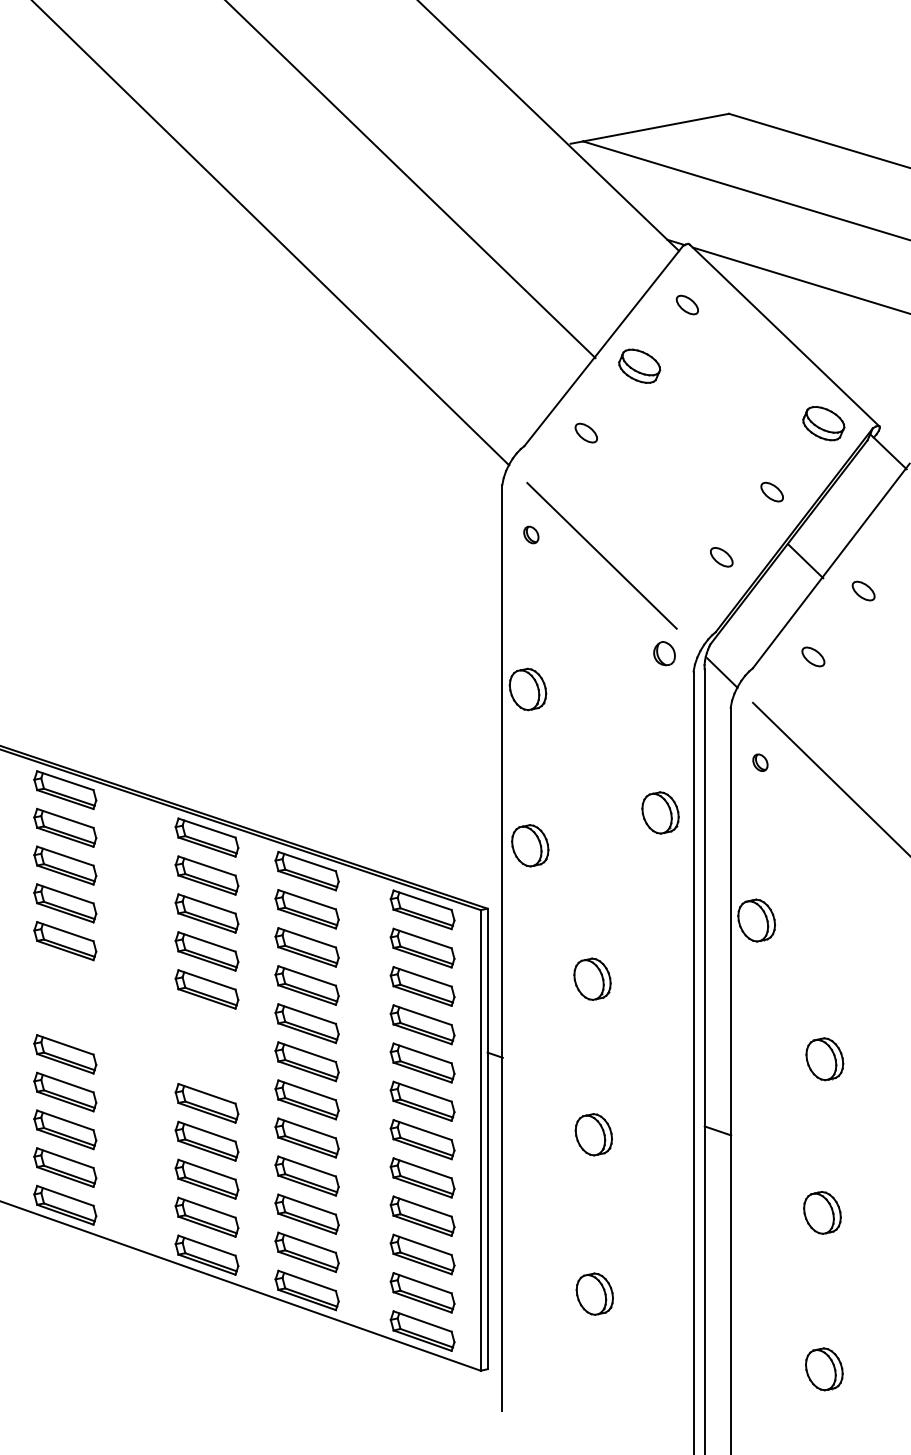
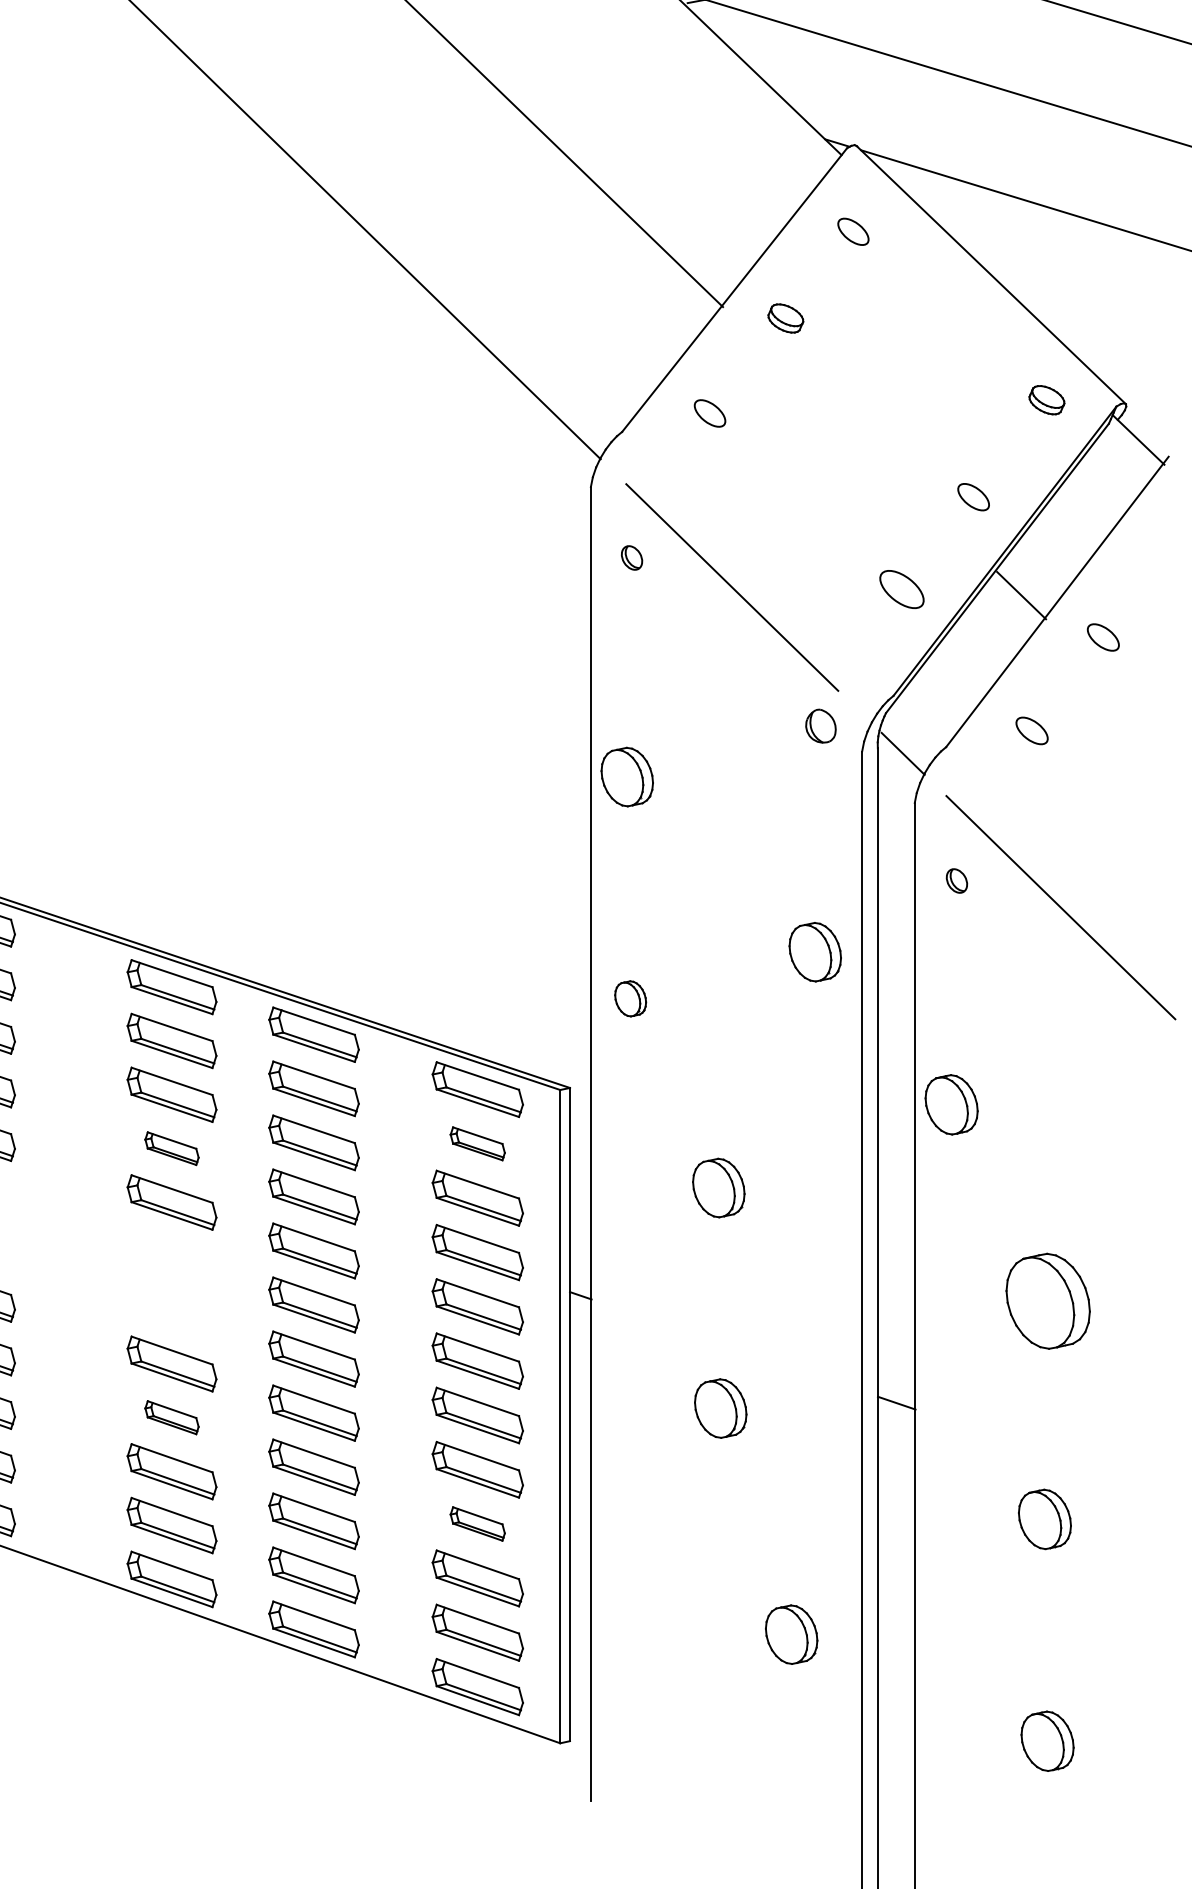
part: (639, 365) -> (785, 317), size x0.6
part: (823, 423) -> (1046, 399), size x0.6
part: (721, 557) -> (901, 589), size x1.4
part: (530, 845) -> (630, 998), size x0.6
part: (422, 947) -> (477, 1143), size x0.6
part: (206, 951) -> (171, 1148), size x0.6
part: (824, 1059) -> (1047, 1301), size x1.6
part: (206, 1140) -> (171, 1416), size x0.6
part: (422, 1215) -> (477, 1523), size x0.6
part: (594, 1293) -> (791, 1633), moved

